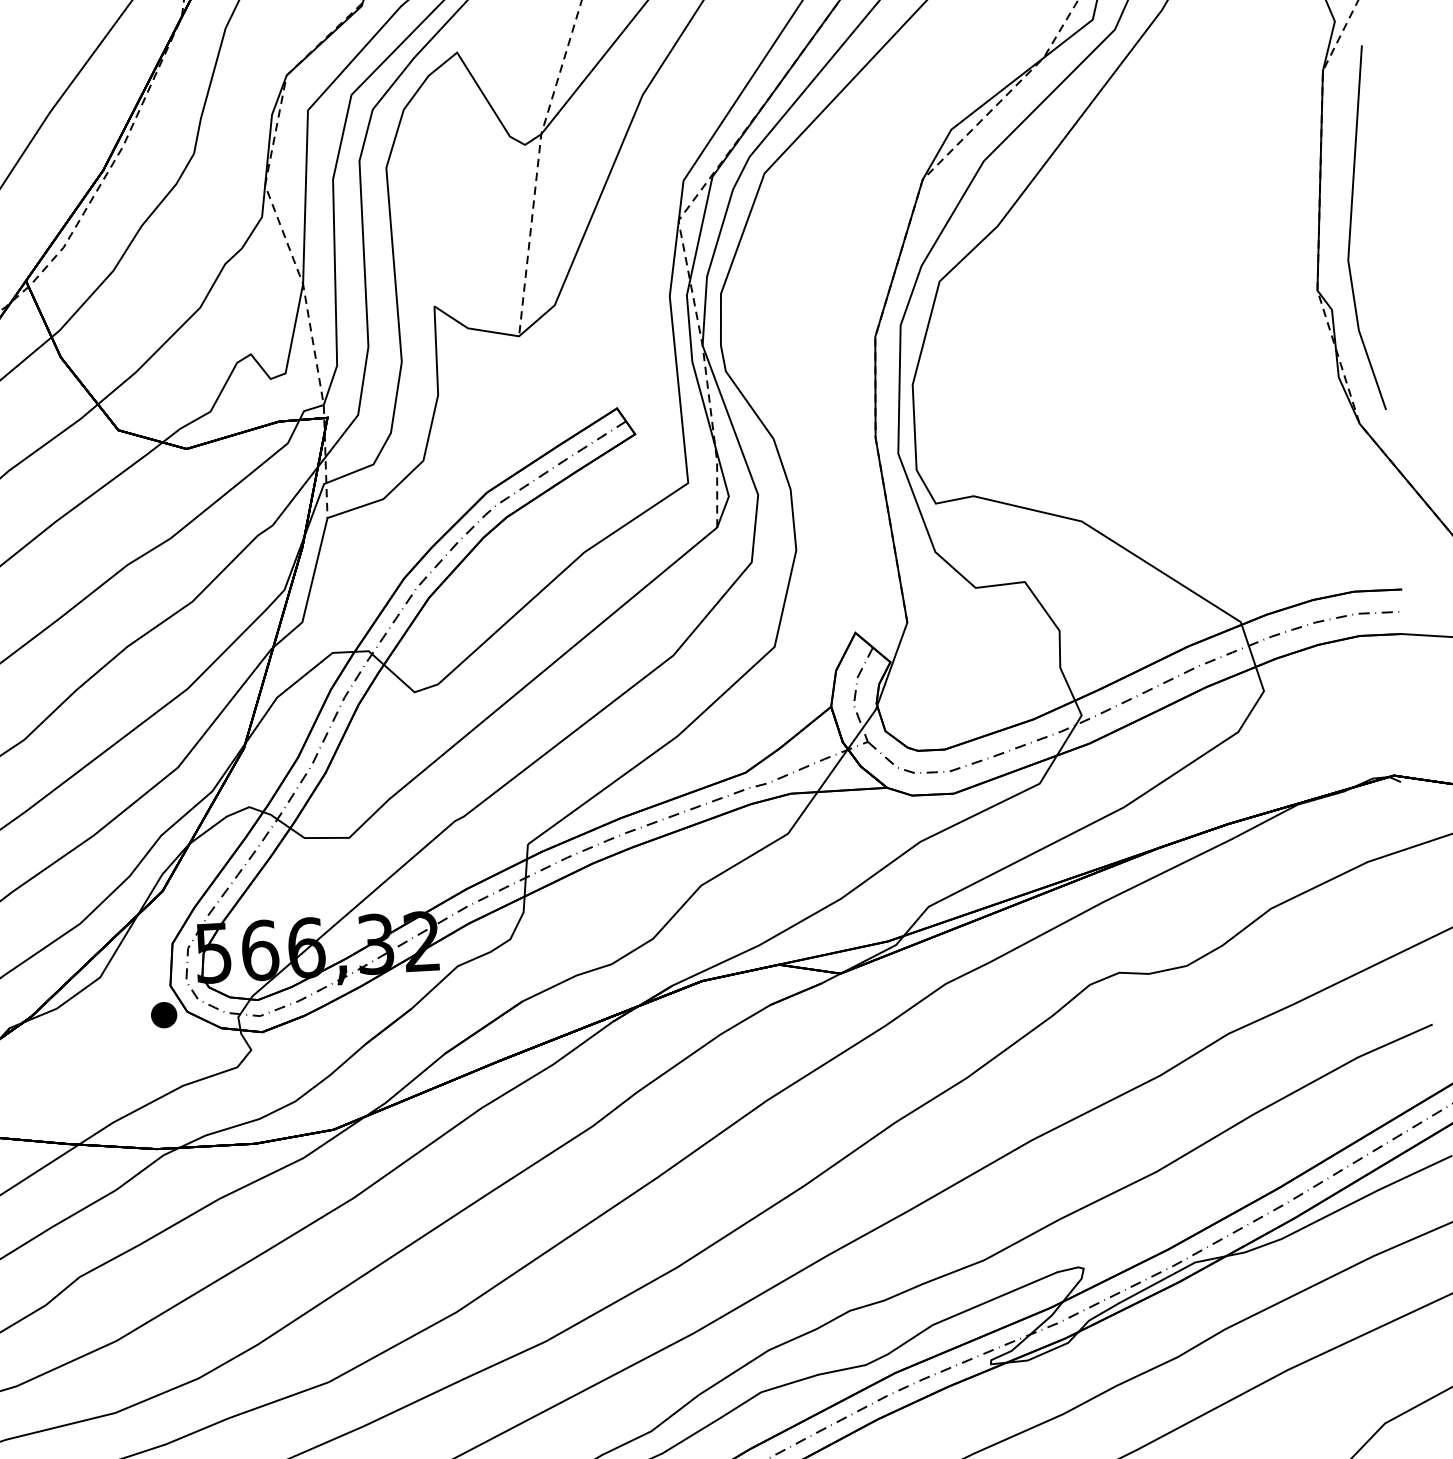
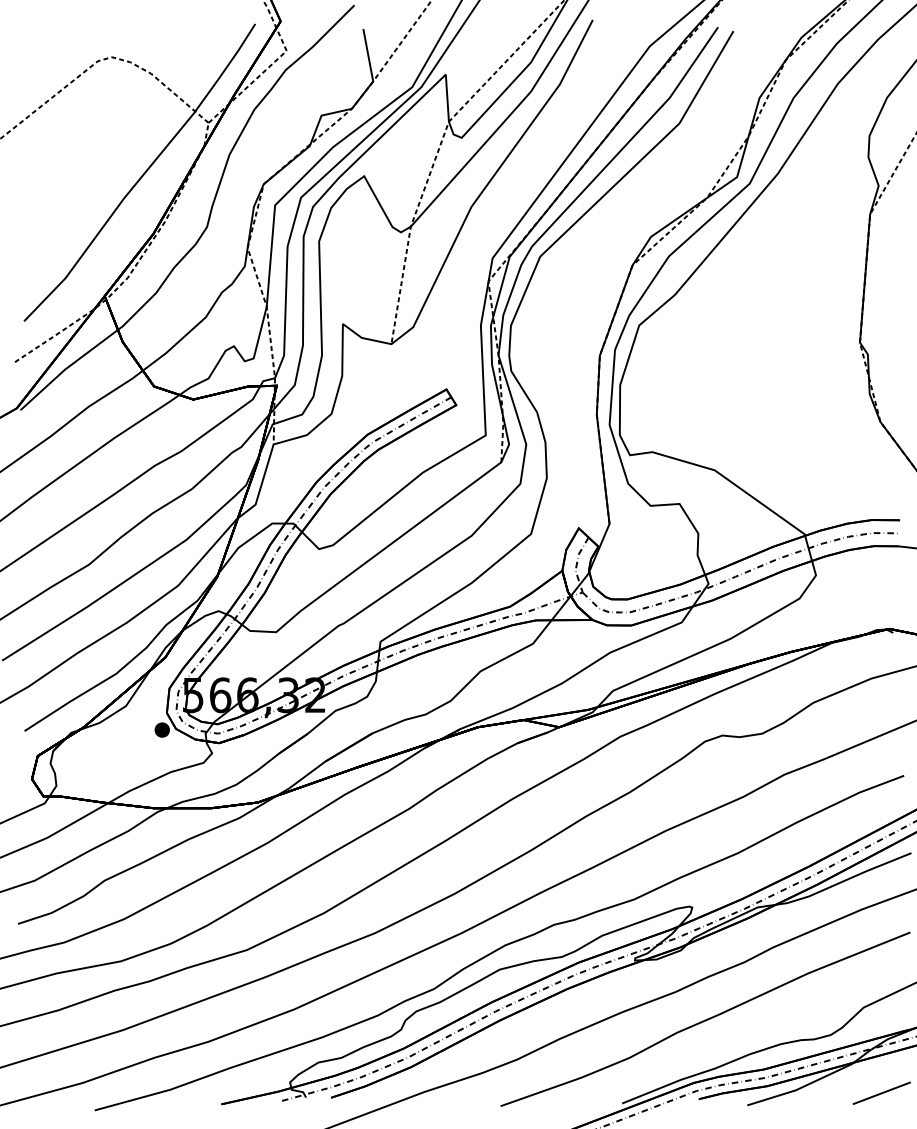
line: (1352, 228) -> (882, 307), removed

